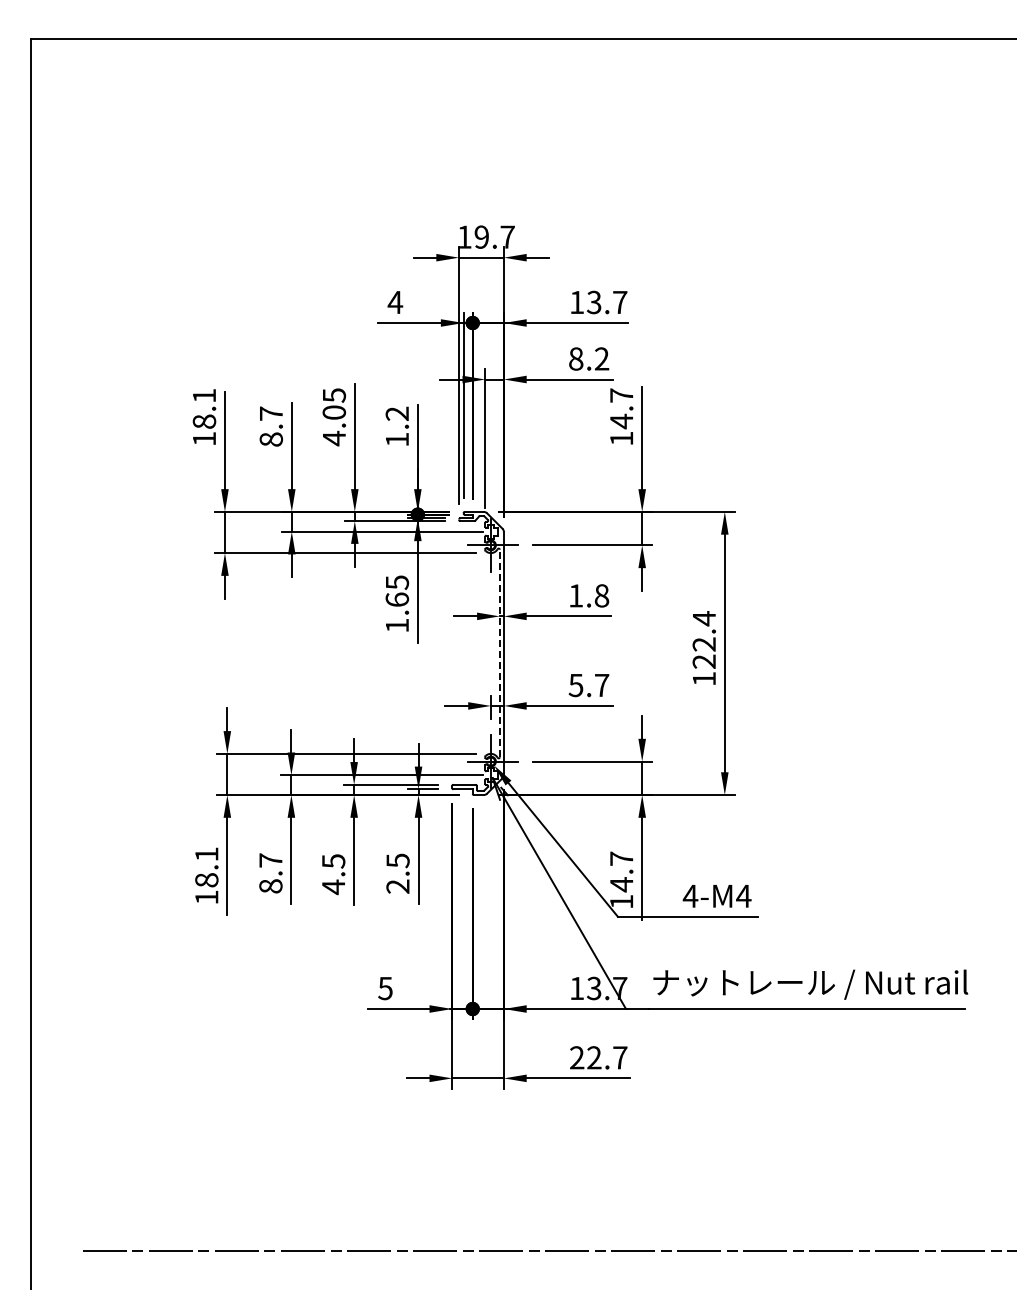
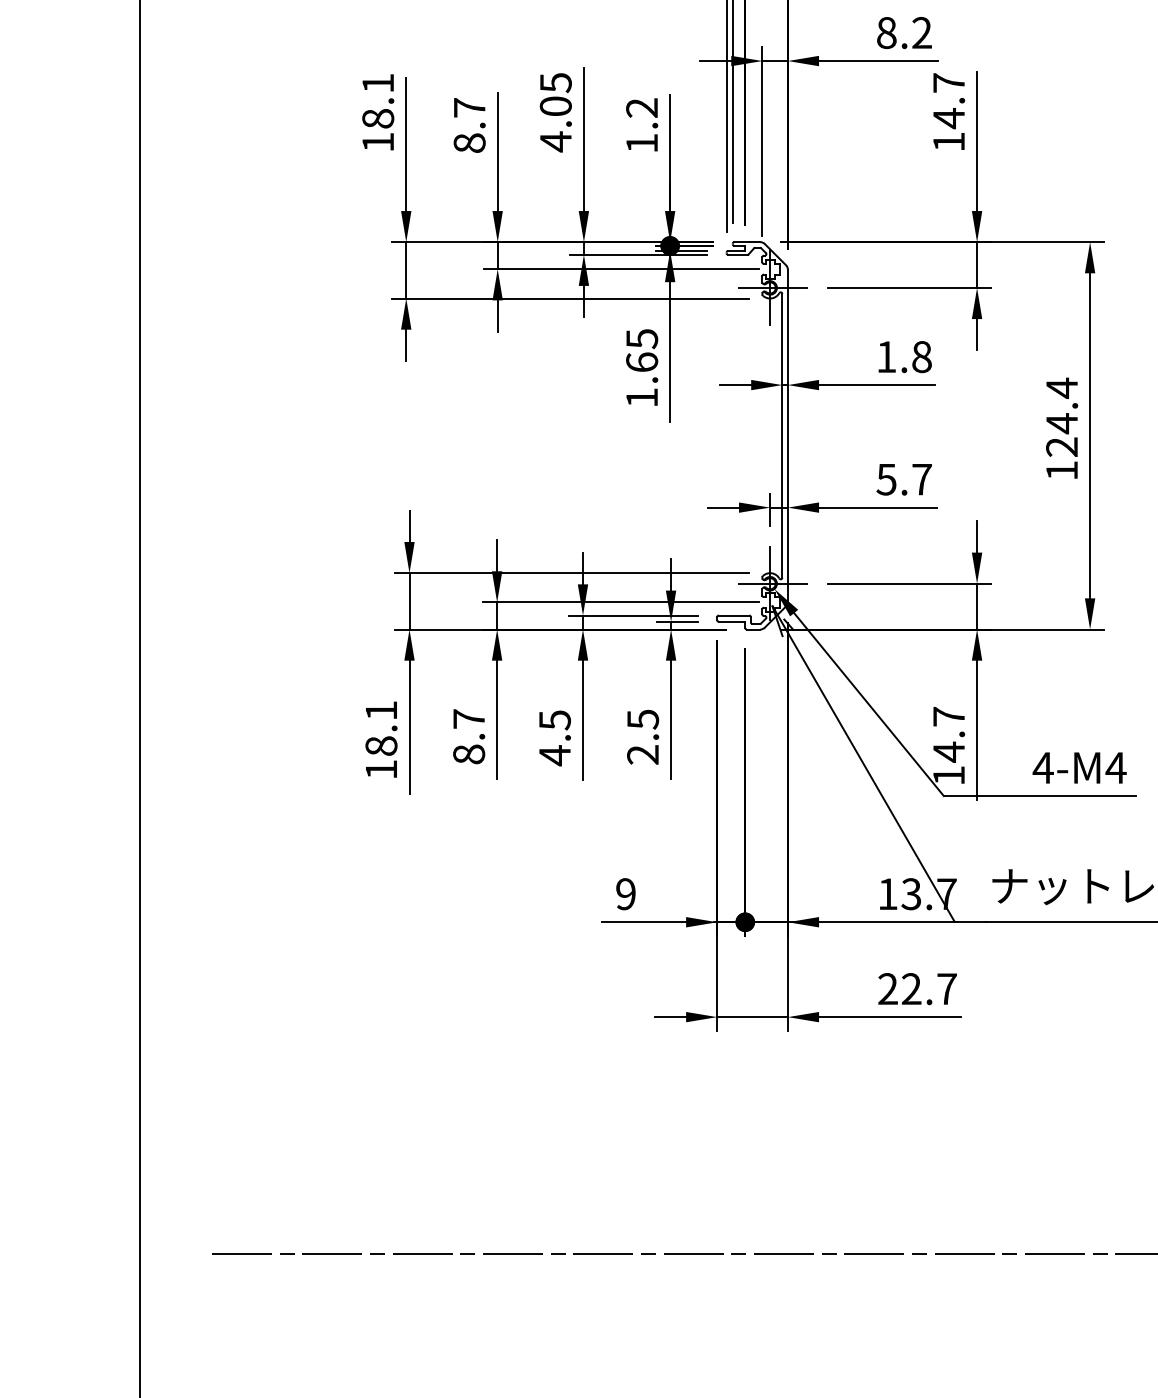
text: (703, 644) -> (1060, 423), 122.4 -> 124.4
line: (499, 653) -> (781, 435), dashed -> solid
text: (385, 988) -> (625, 894), 5 -> 9

